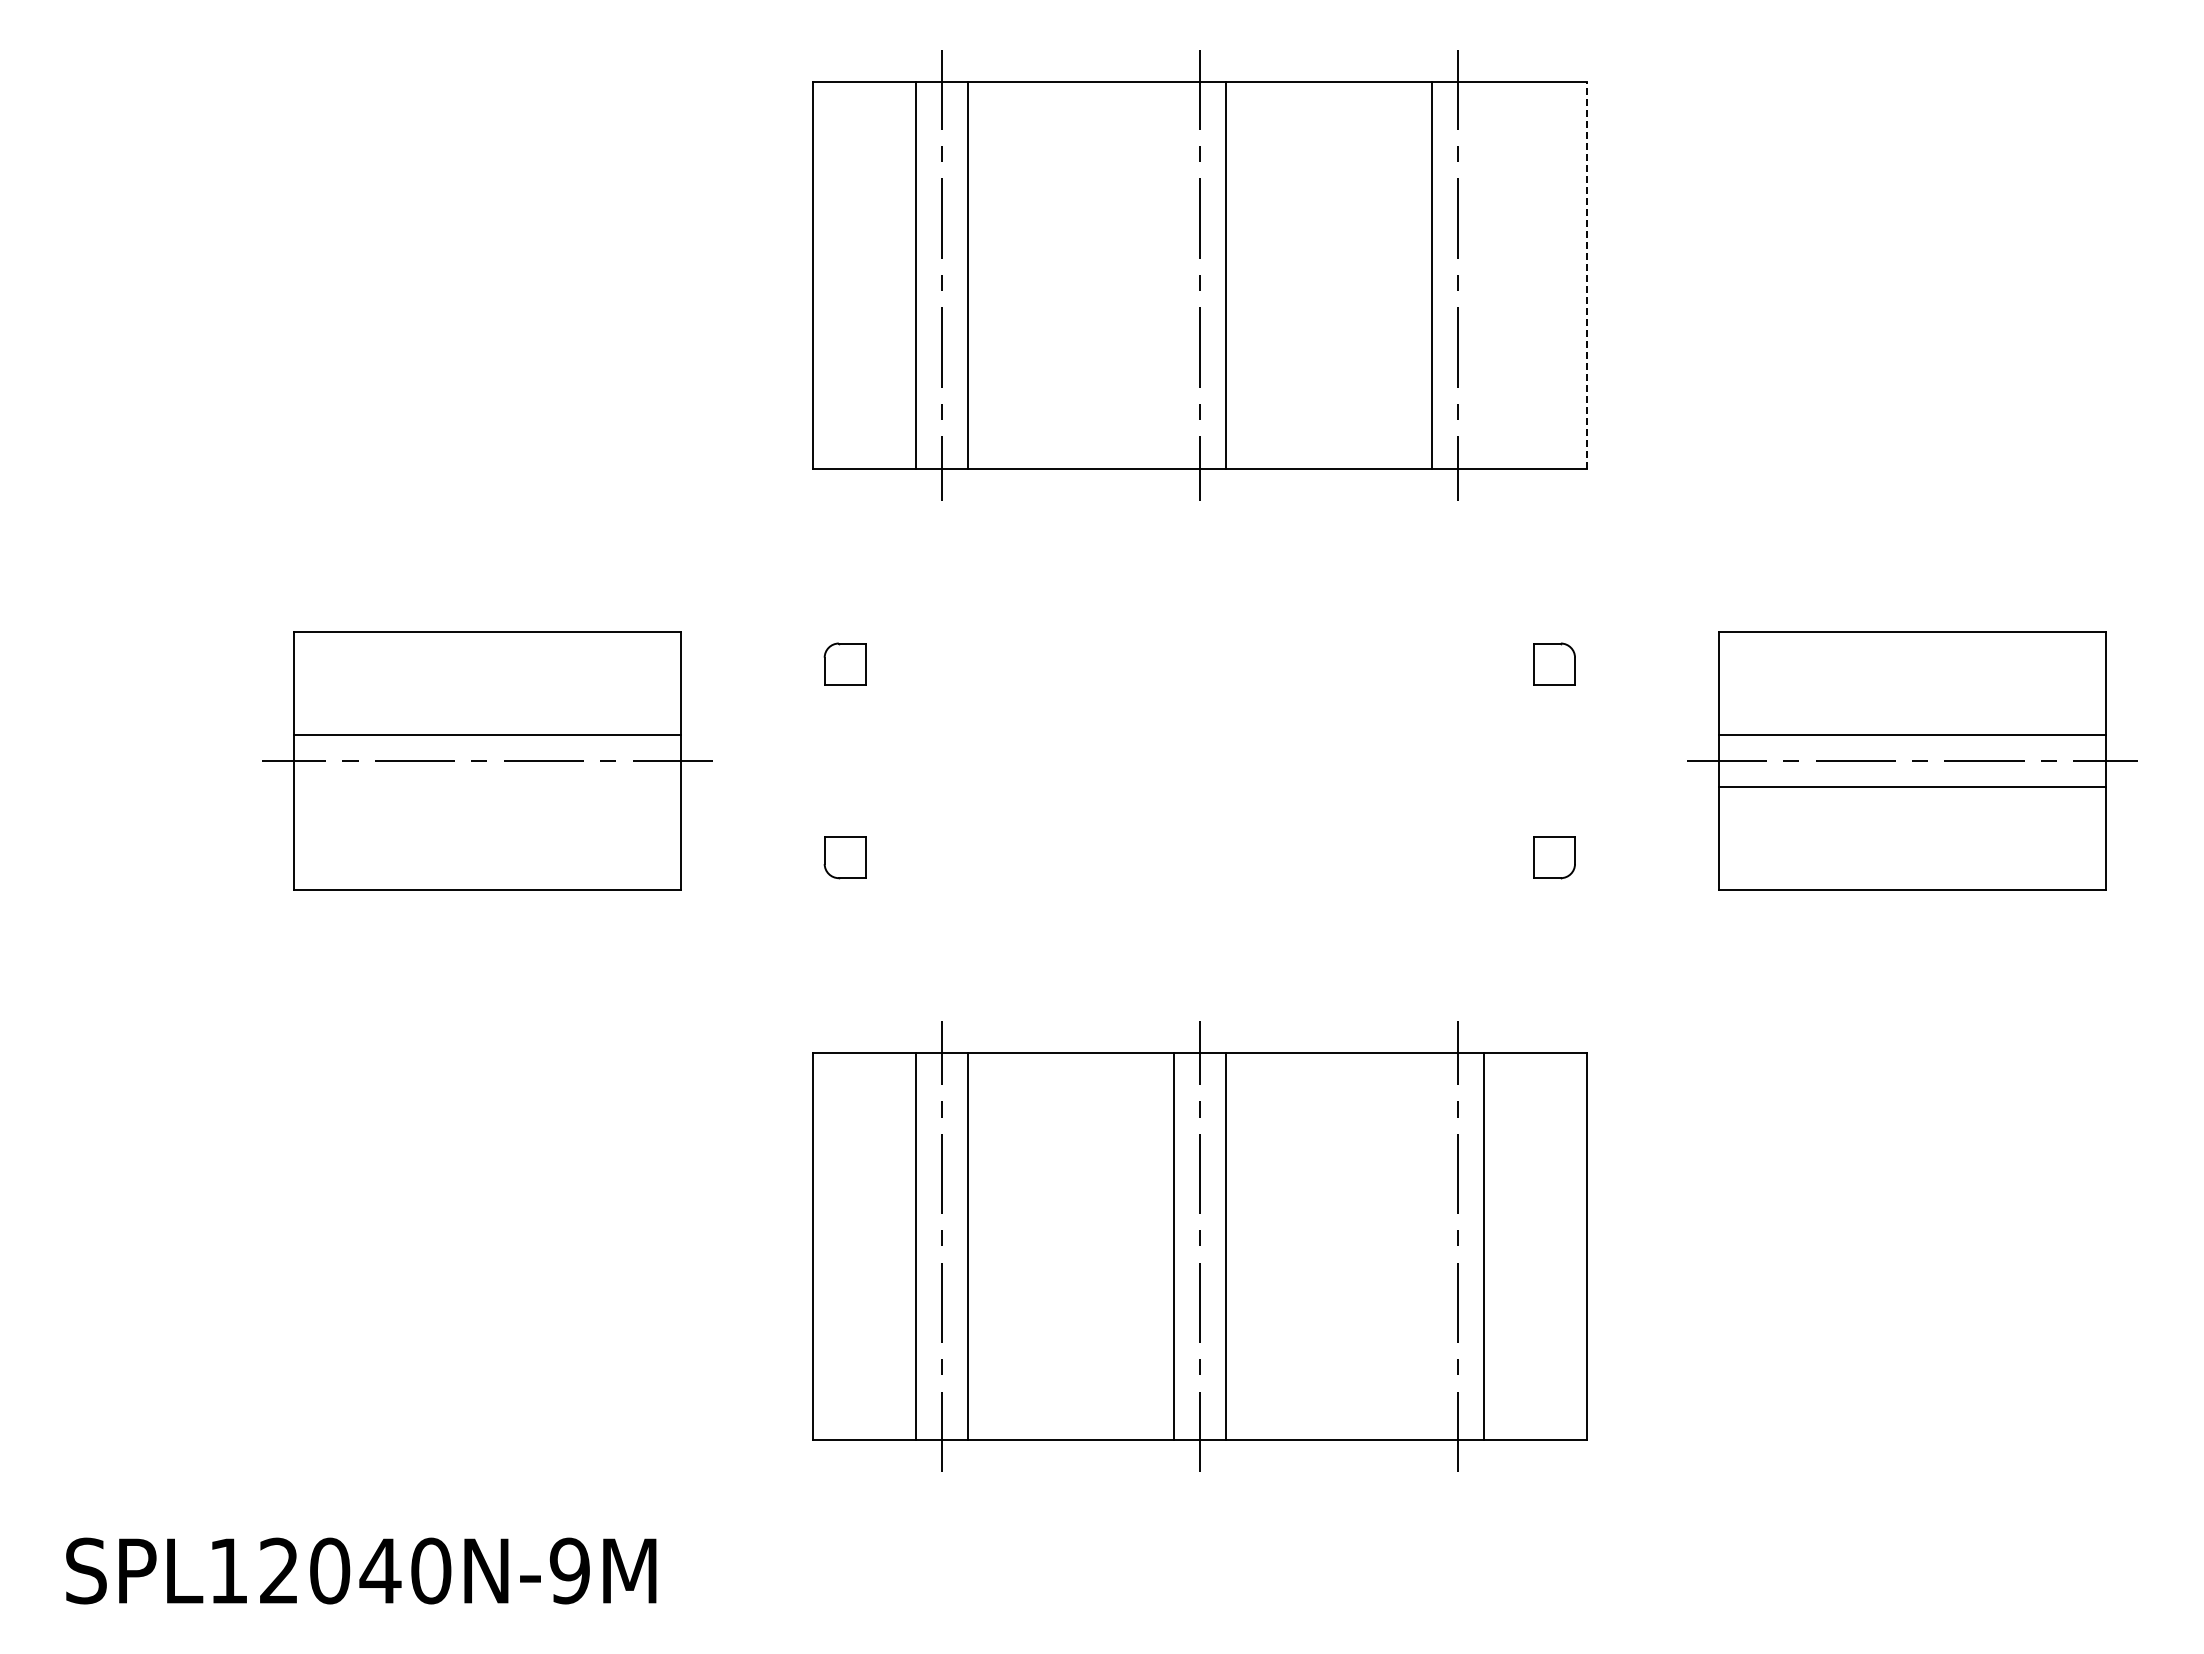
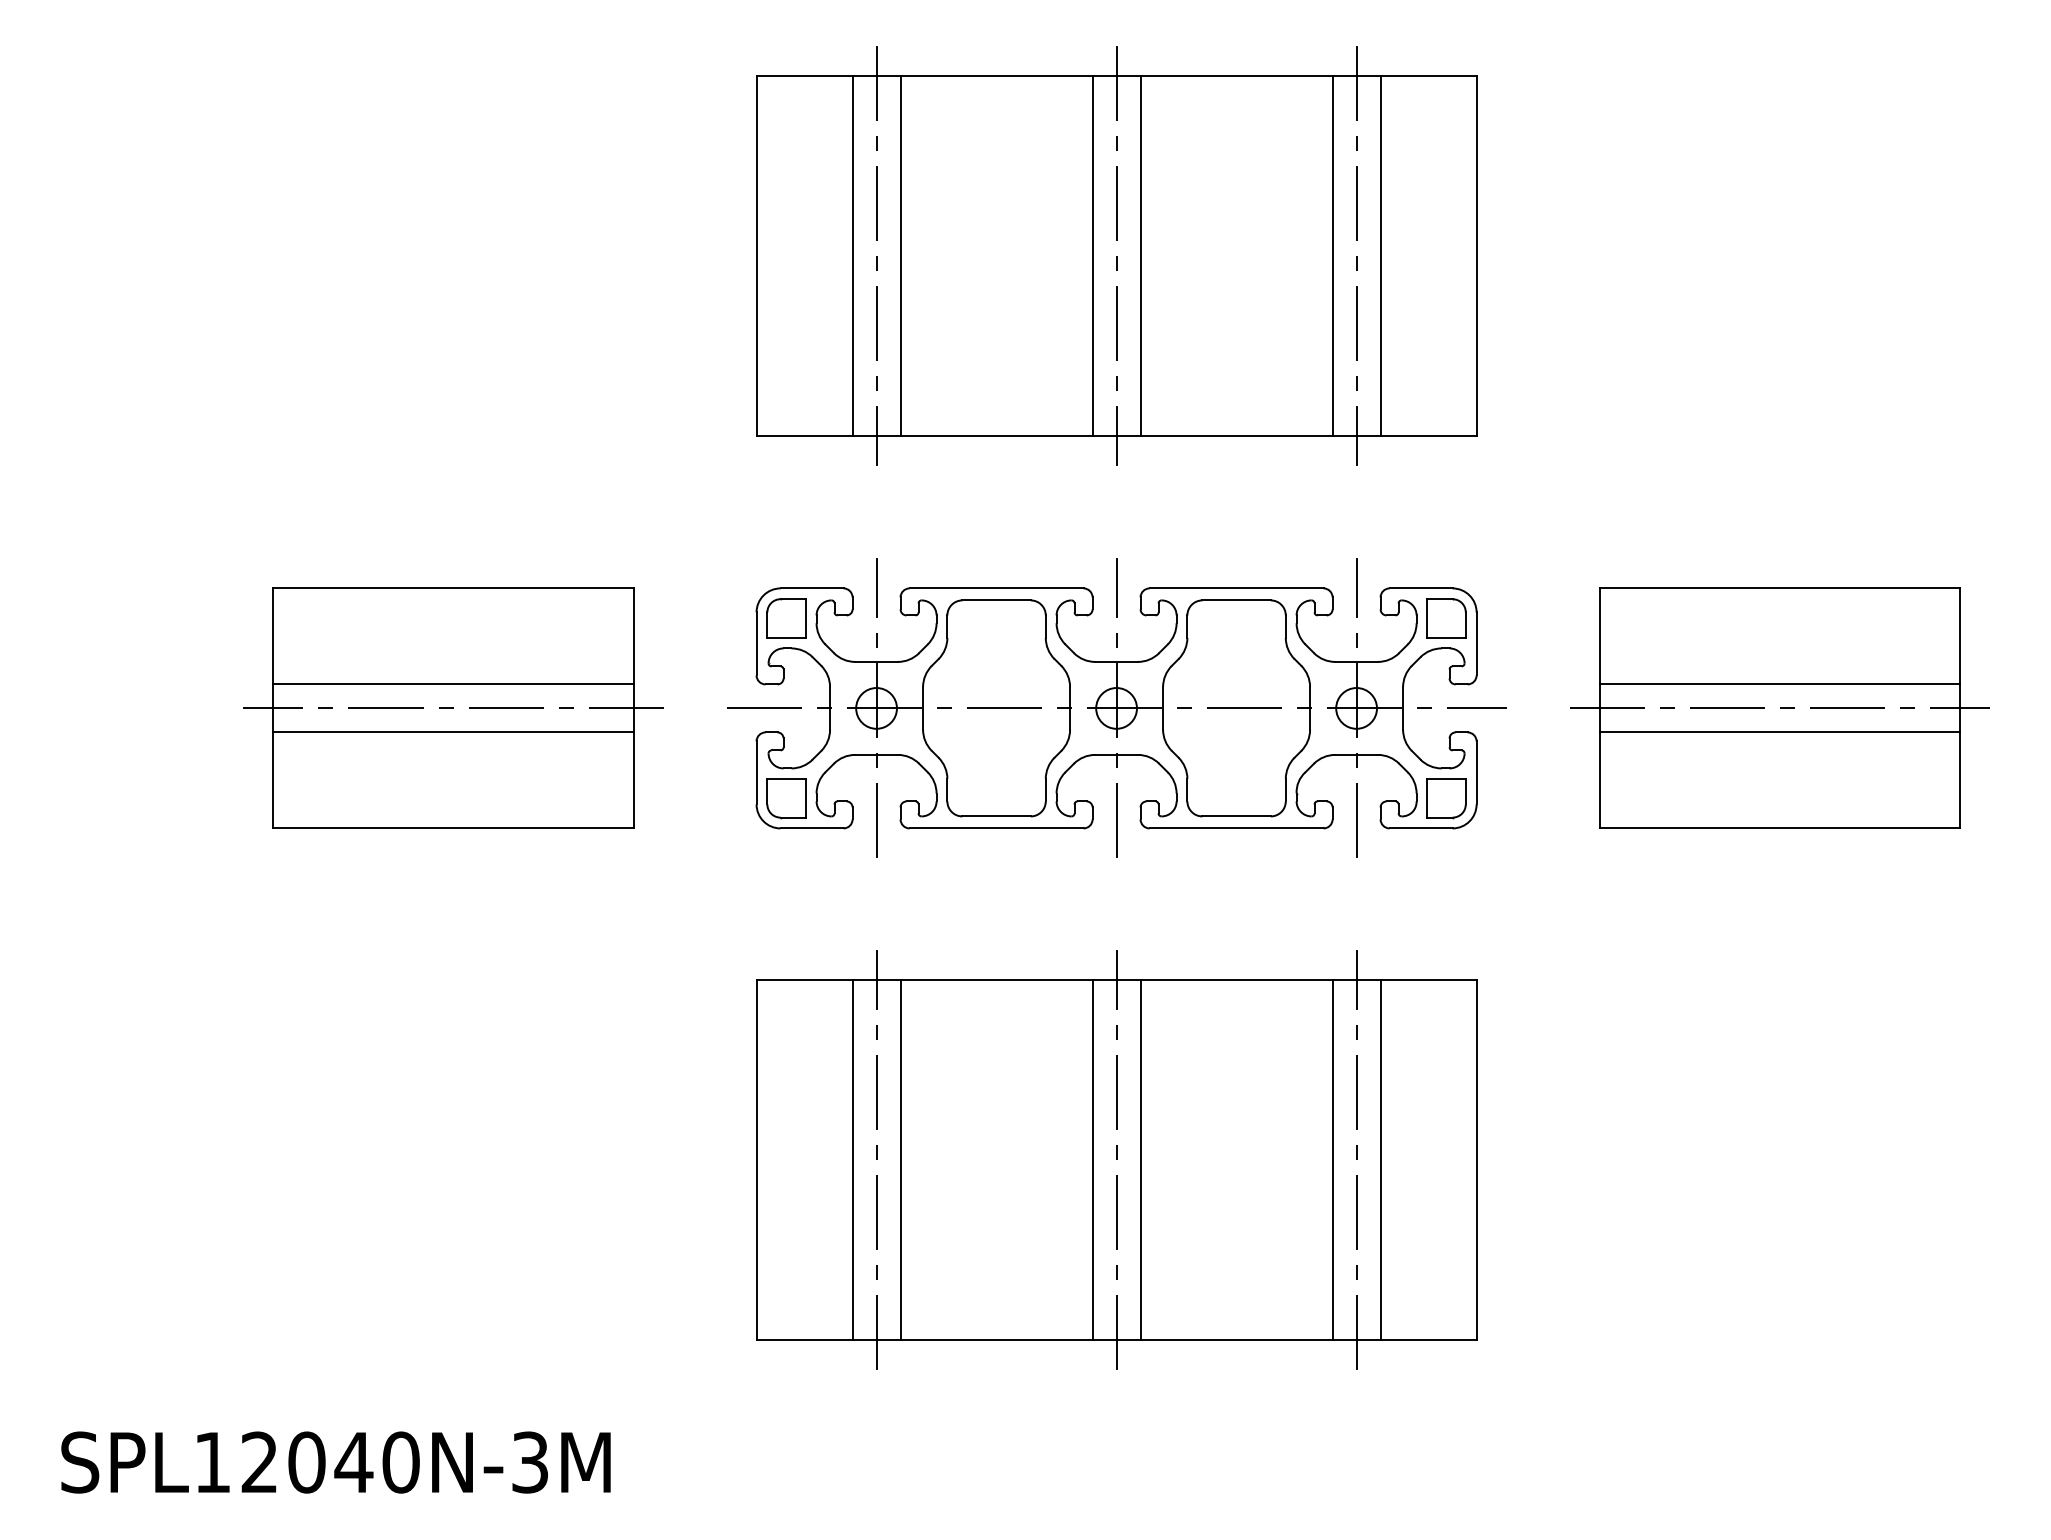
line: (1174, 274) -> (1092, 255), added
line: (1483, 274) -> (1380, 255), added
line: (1586, 274) -> (1476, 255), dashed -> solid
part: (1199, 760) -> (1116, 708), added
line: (487, 786) -> (453, 732), added
line: (1431, 1246) -> (1332, 1160), added
text: (569, 1570) -> (529, 1462), SPL12040N-9M -> SPL12040N-3M

